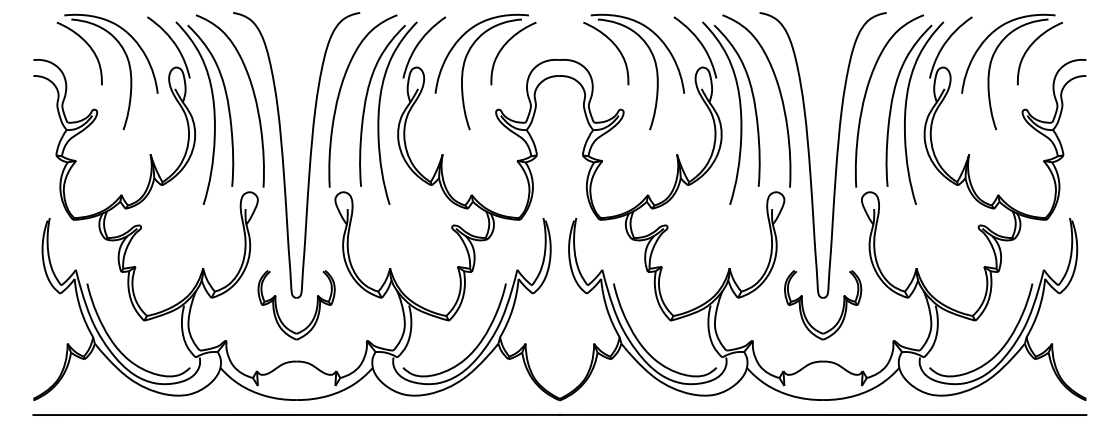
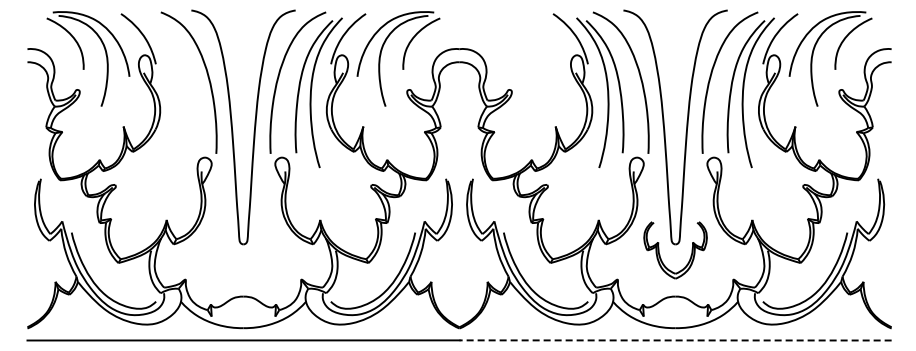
part: (634, 71) -> (520, 58), removed
part: (213, 112) -> (175, 92), removed
part: (278, 310) -> (228, 254), removed
line: (823, 415) -> (675, 340), solid -> dashed

